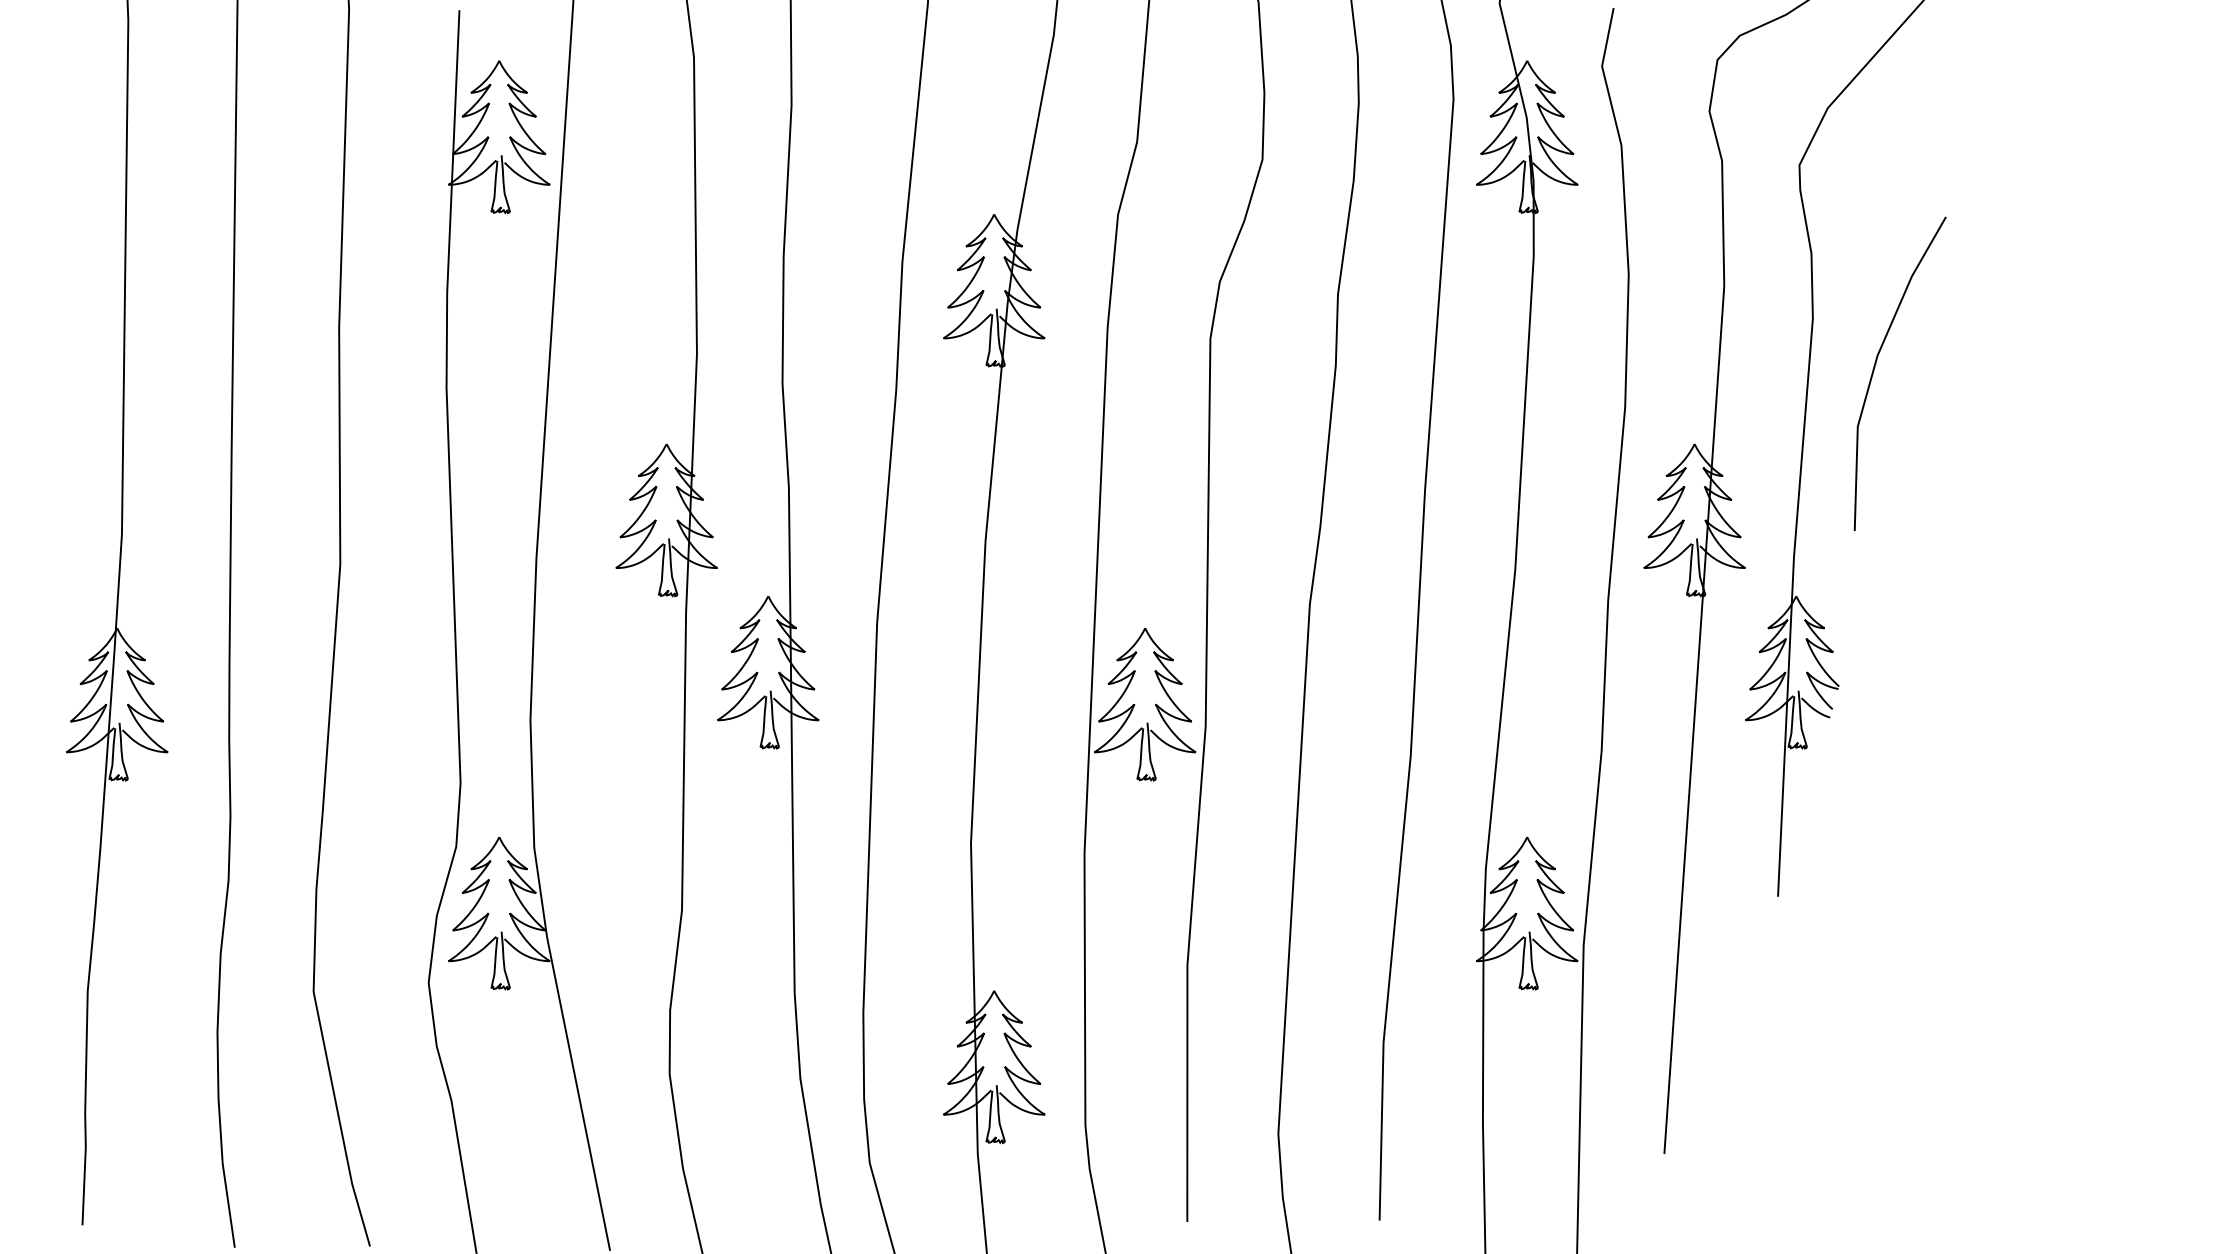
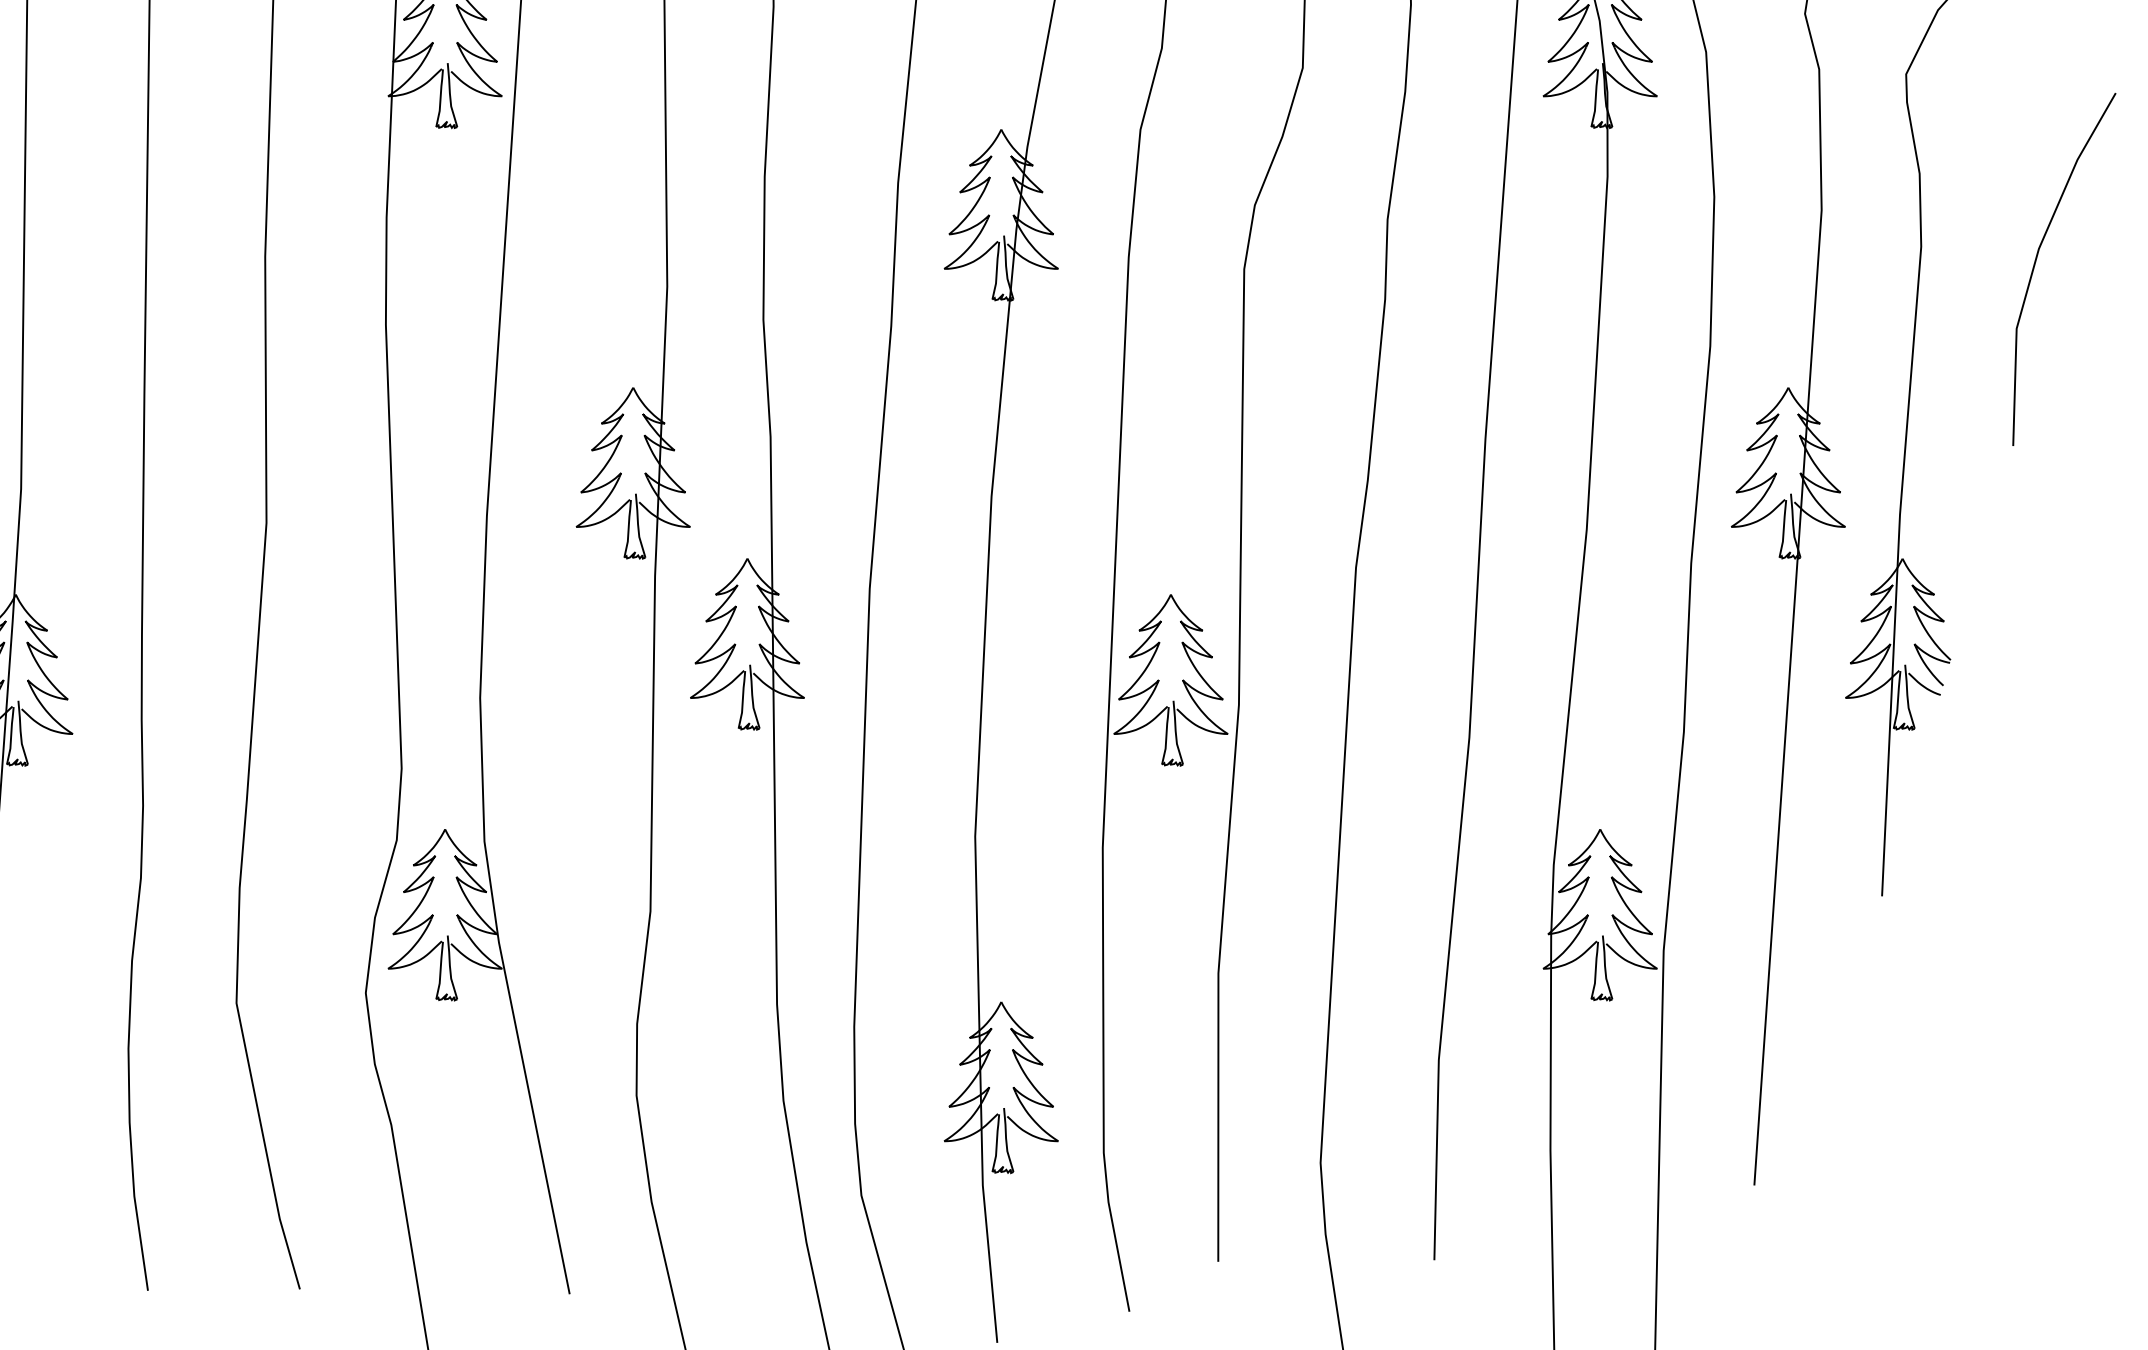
line: (1876, 364) -> (2037, 258), moved

